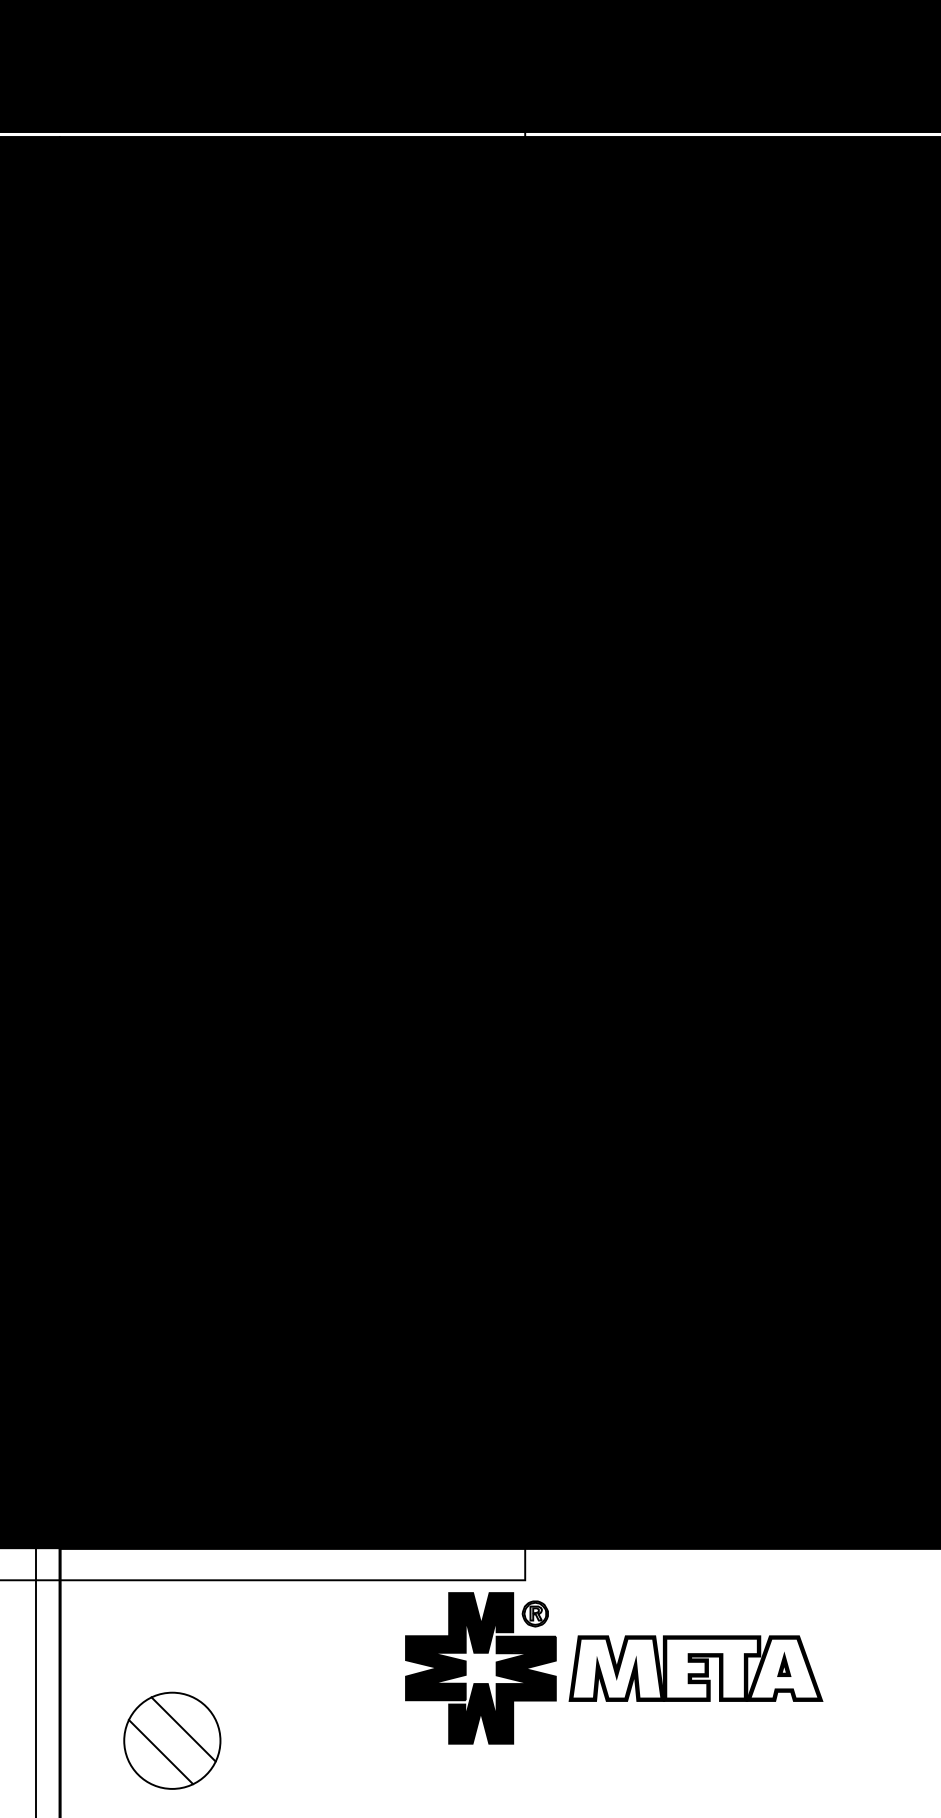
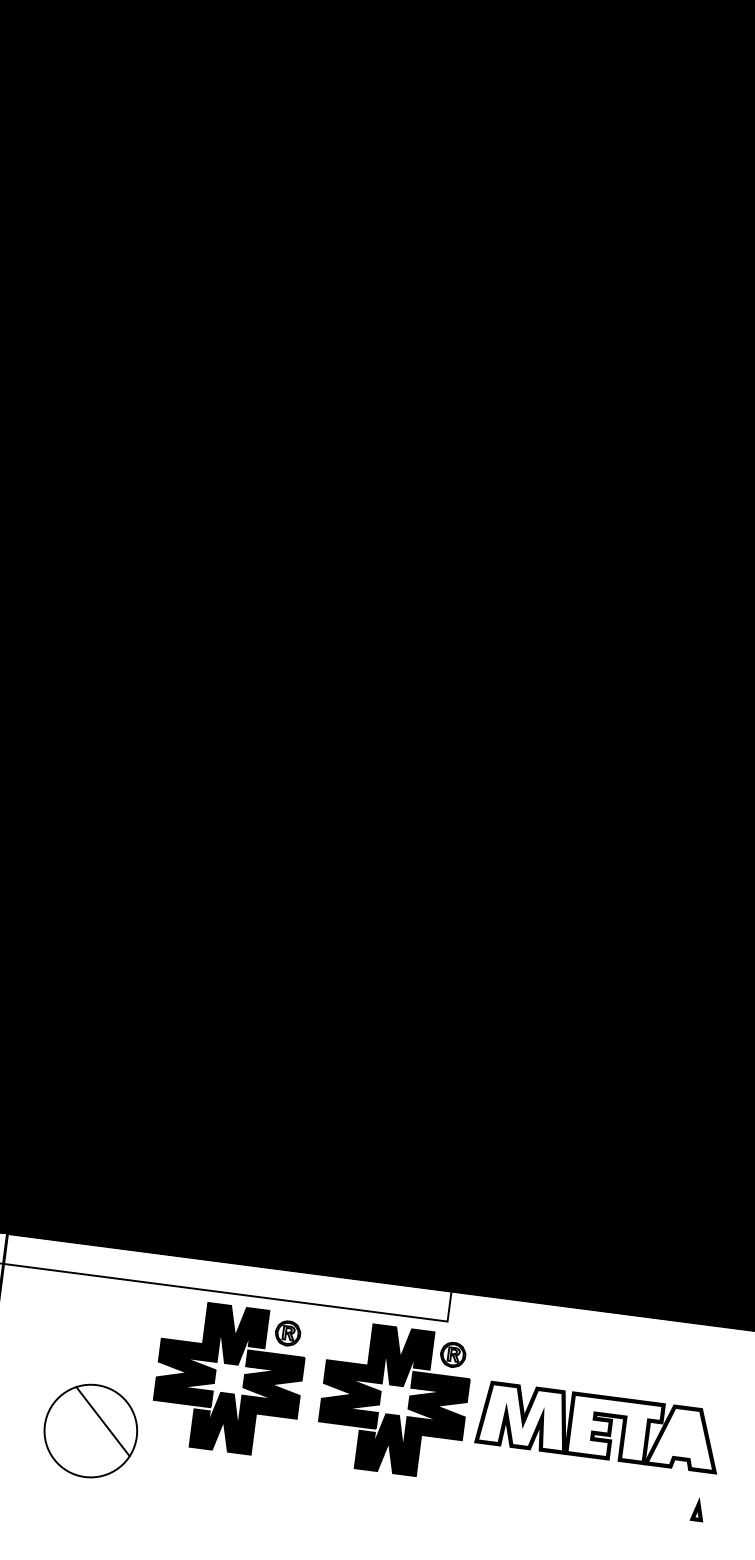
part: (784, 1664) -> (698, 1509), moved
part: (293, 1668) -> (215, 1377), added
line: (160, 1751) -> (78, 1439), removed

